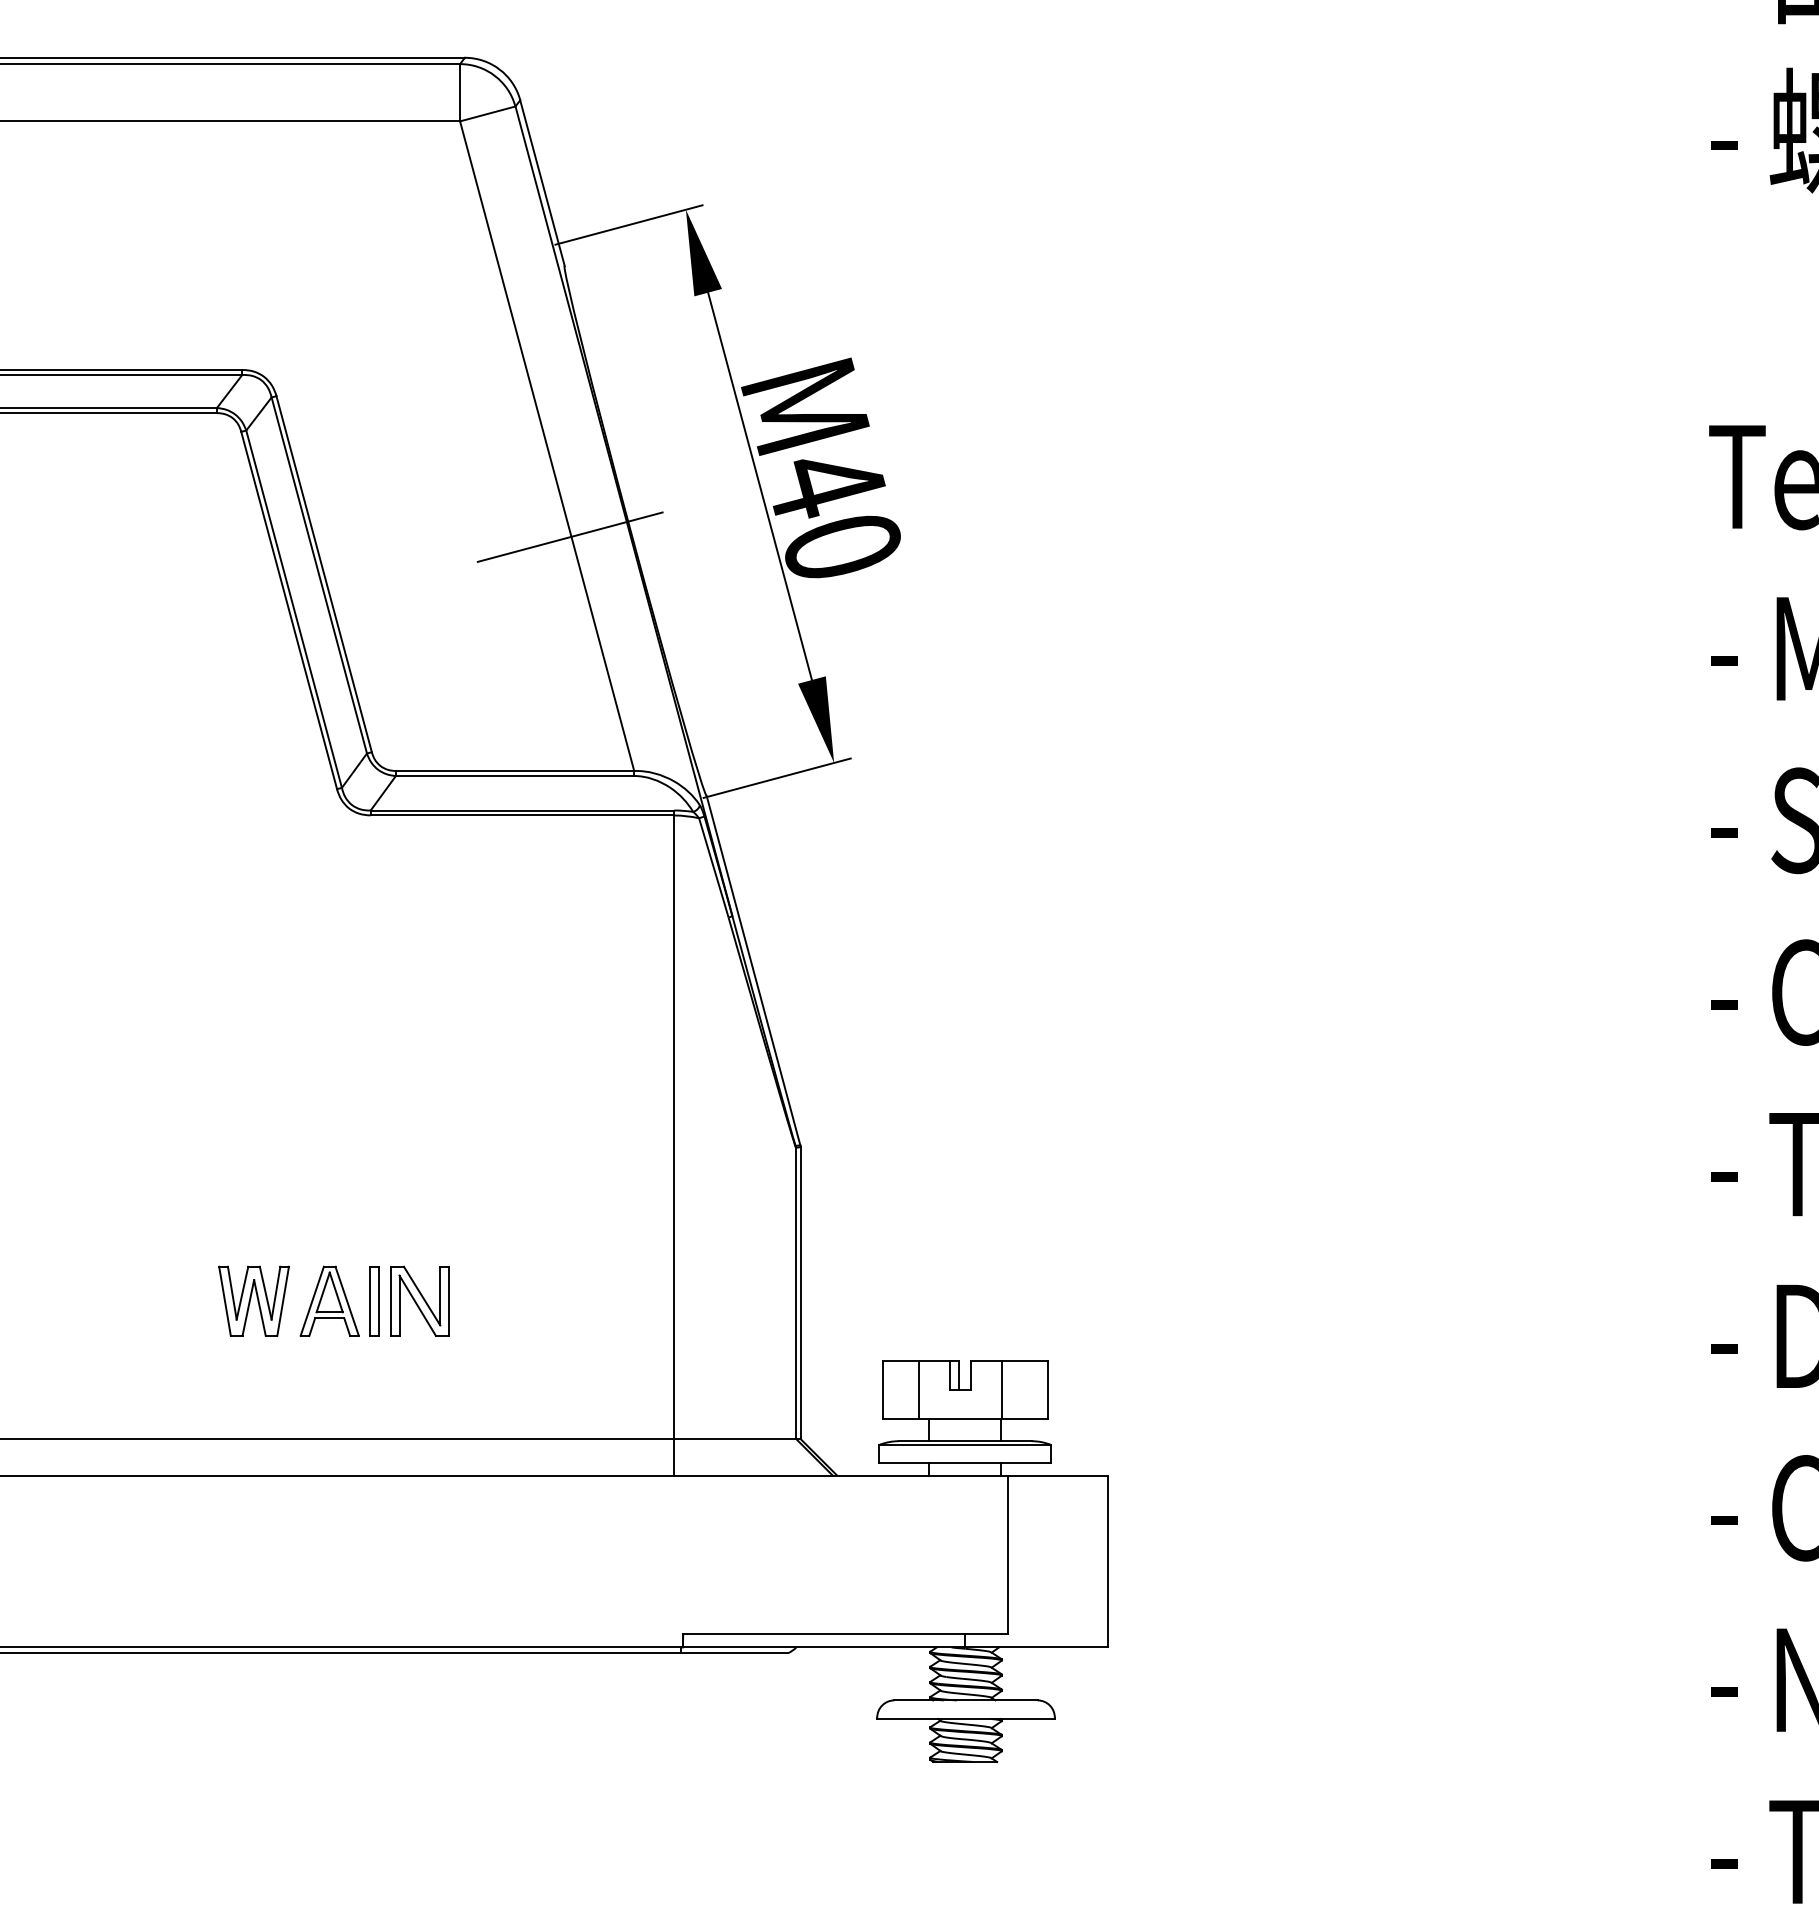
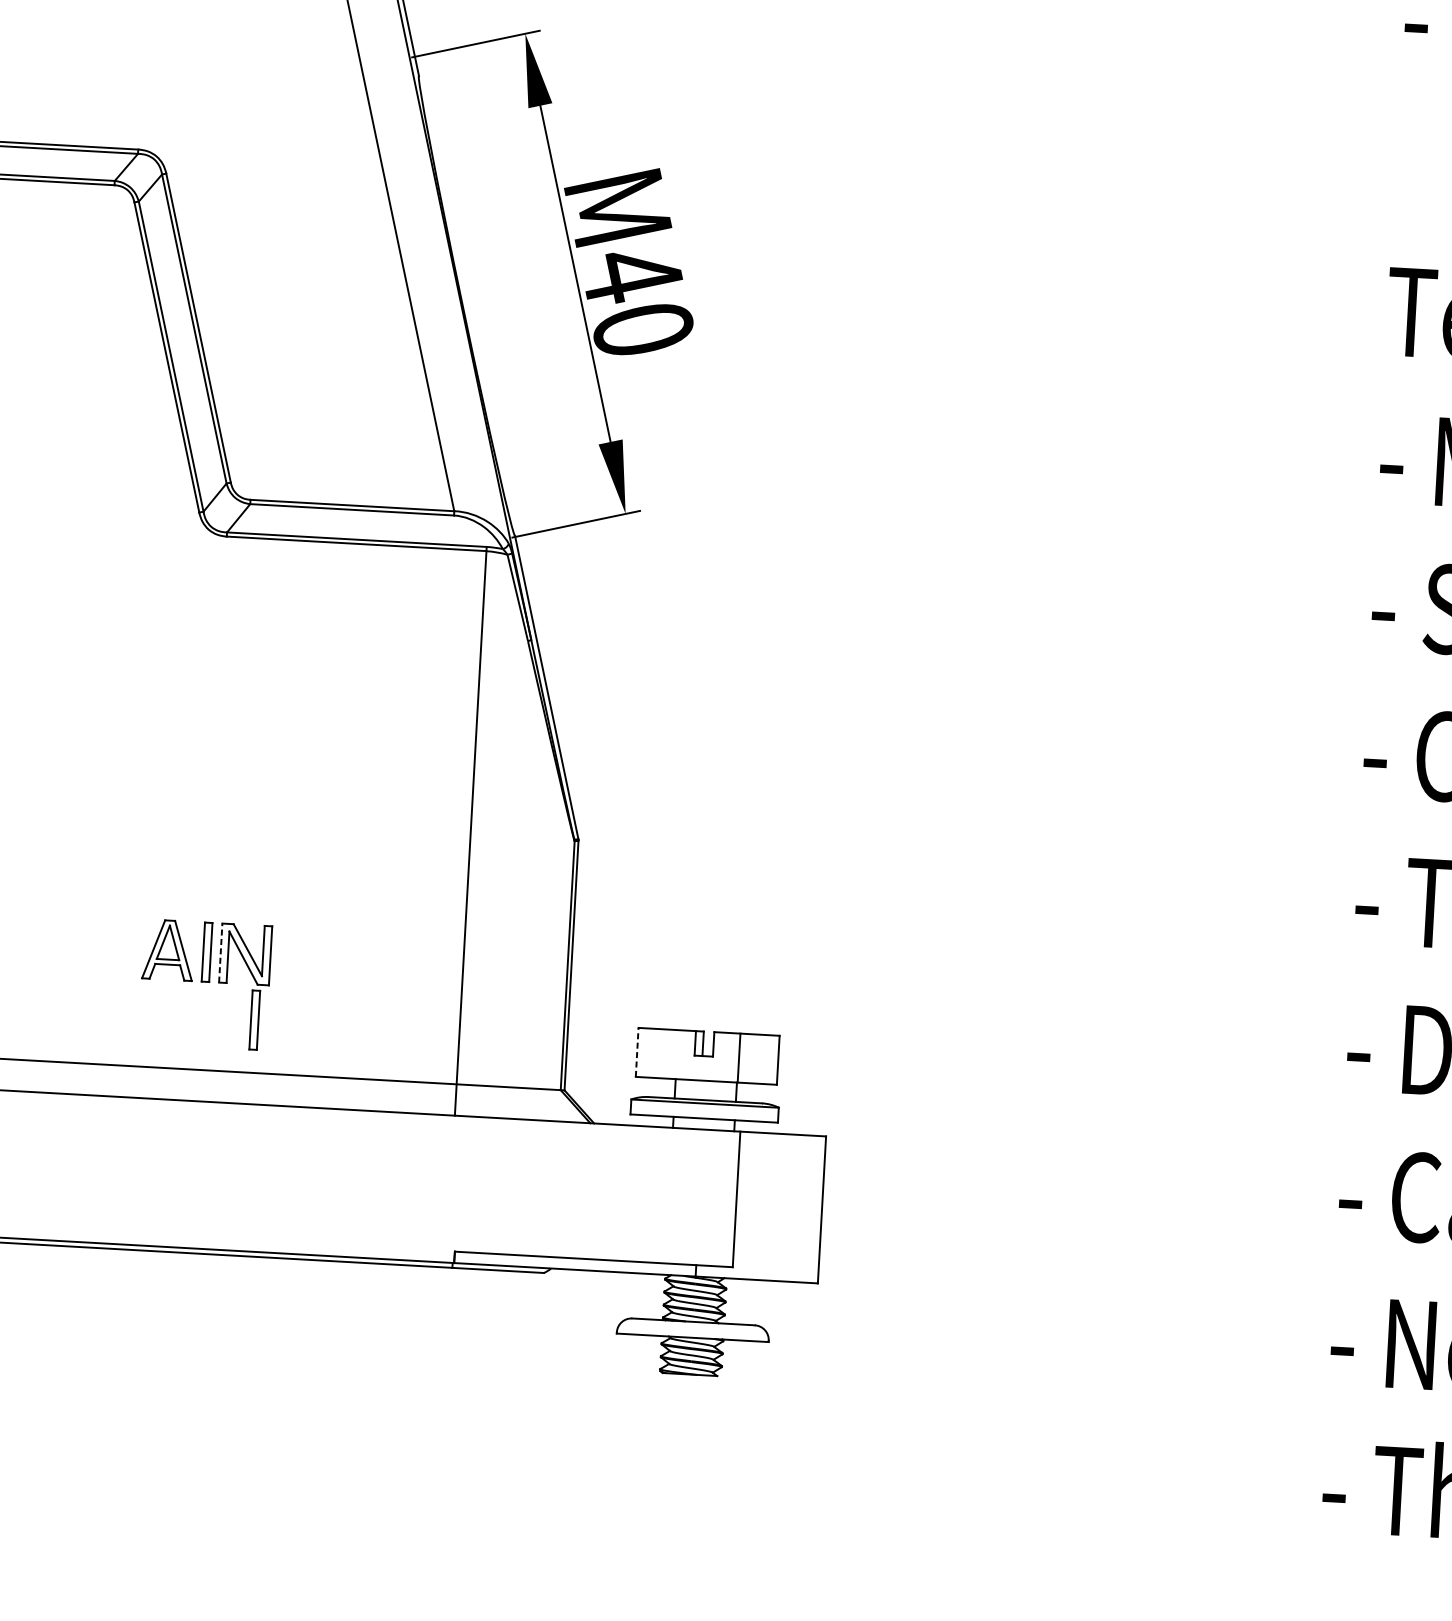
line: (569, 536) -> (410, 307), removed
part: (253, 1300) -> (103, 945), removed
line: (390, 1301) -> (220, 953), solid -> dashed
part: (434, 1377) -> (254, 1020), added
line: (882, 1389) -> (637, 1052), solid -> dashed
line: (919, 1389) -> (668, 1053), removed

